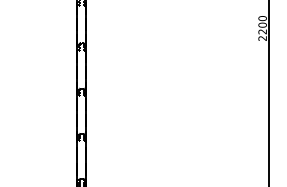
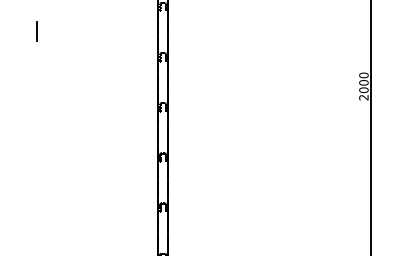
text: (262, 32) -> (363, 90), 2200 -> 2000

